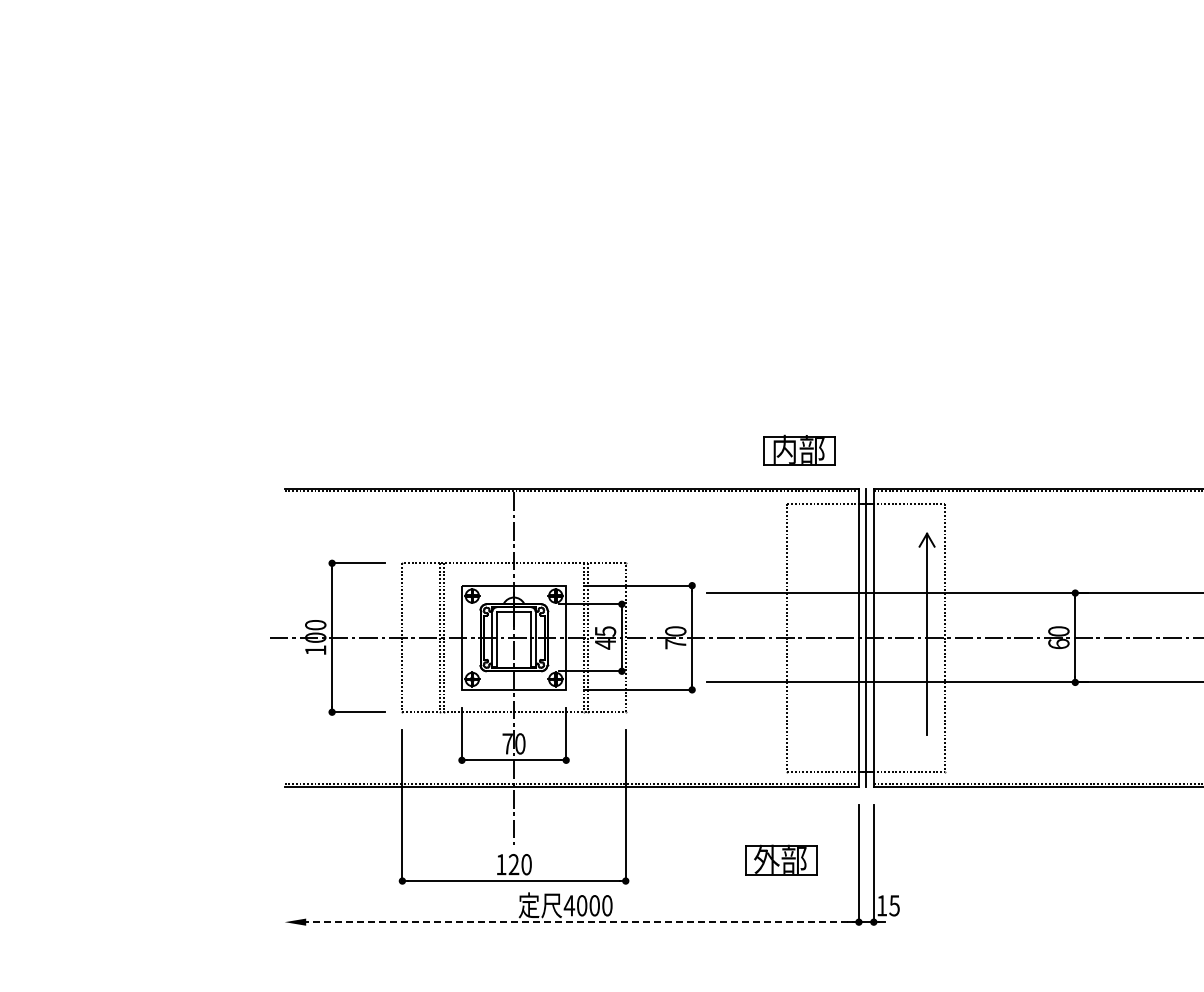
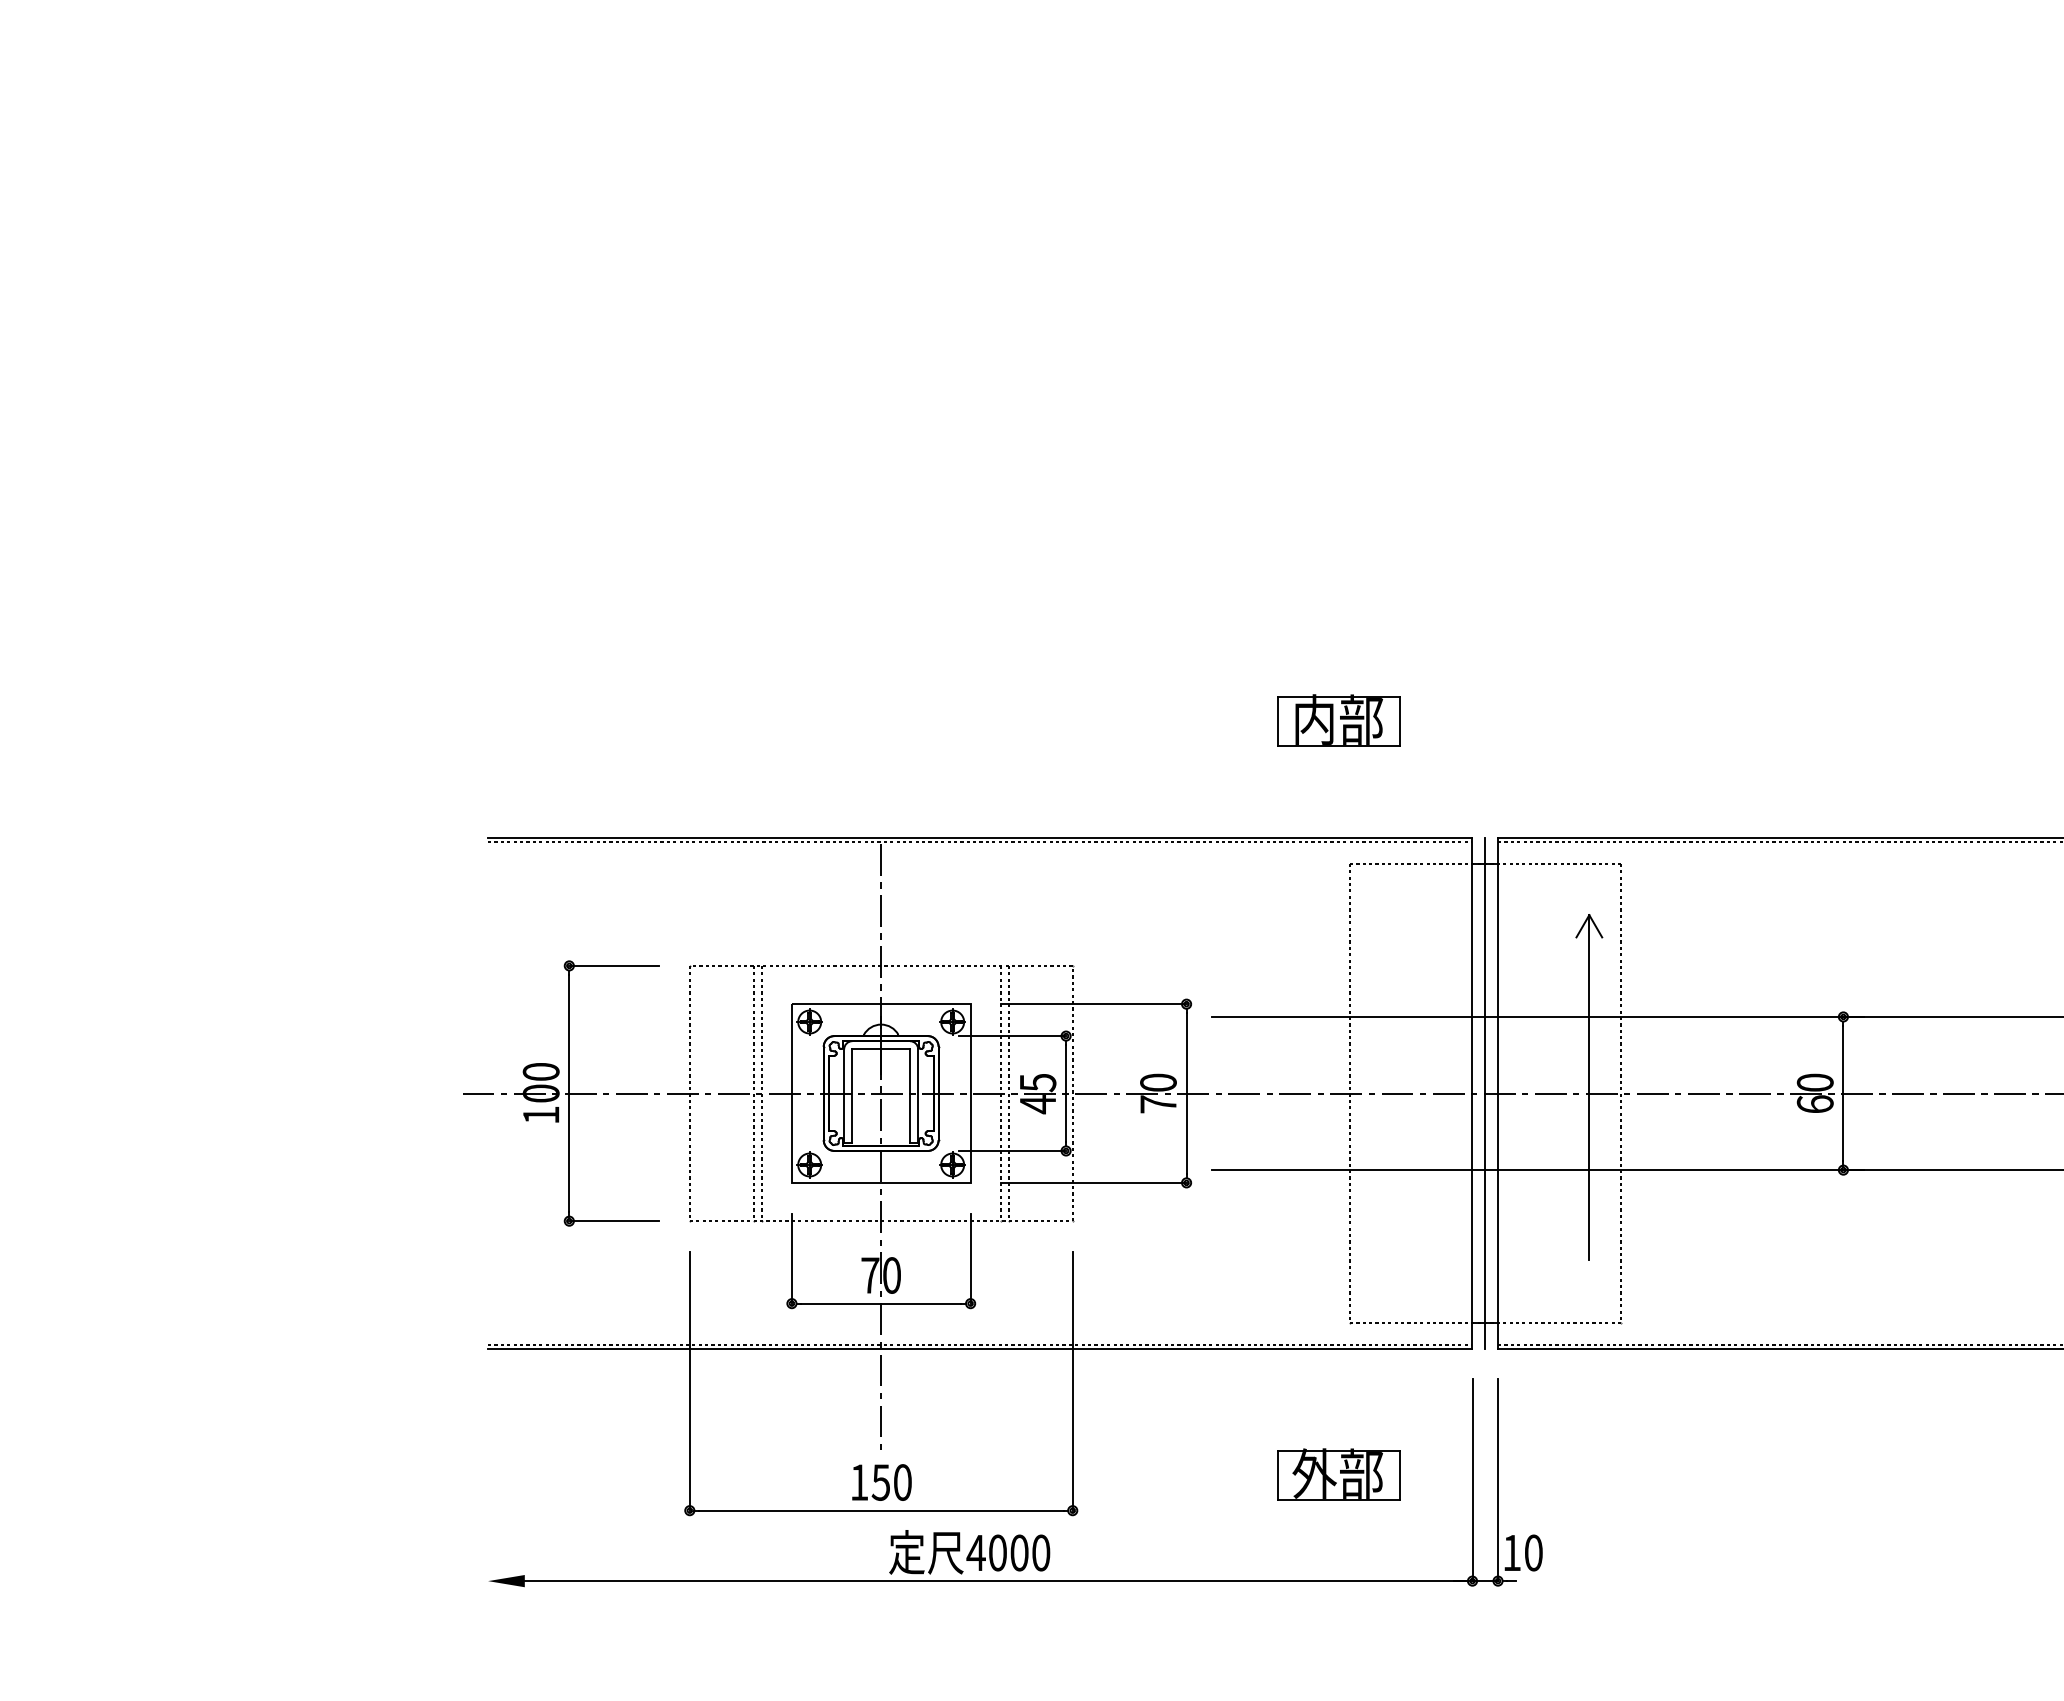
part: (799, 449) -> (1339, 719), moved
text: (513, 864) -> (880, 1482), 120 -> 150
text: (894, 905) -> (1533, 1552), 15 -> 10
line: (582, 922) -> (998, 1581), dashed -> solid

